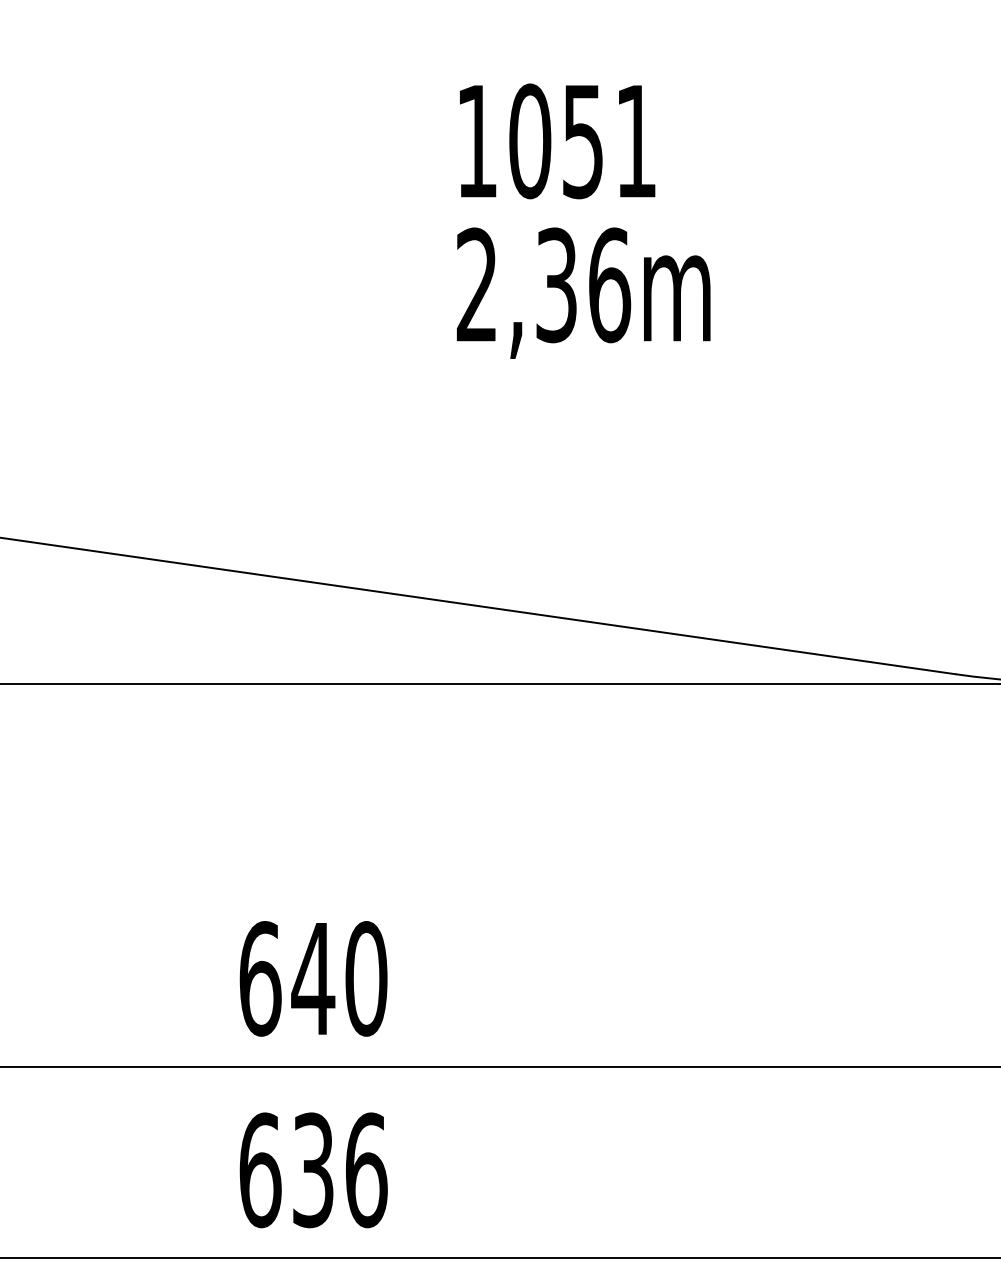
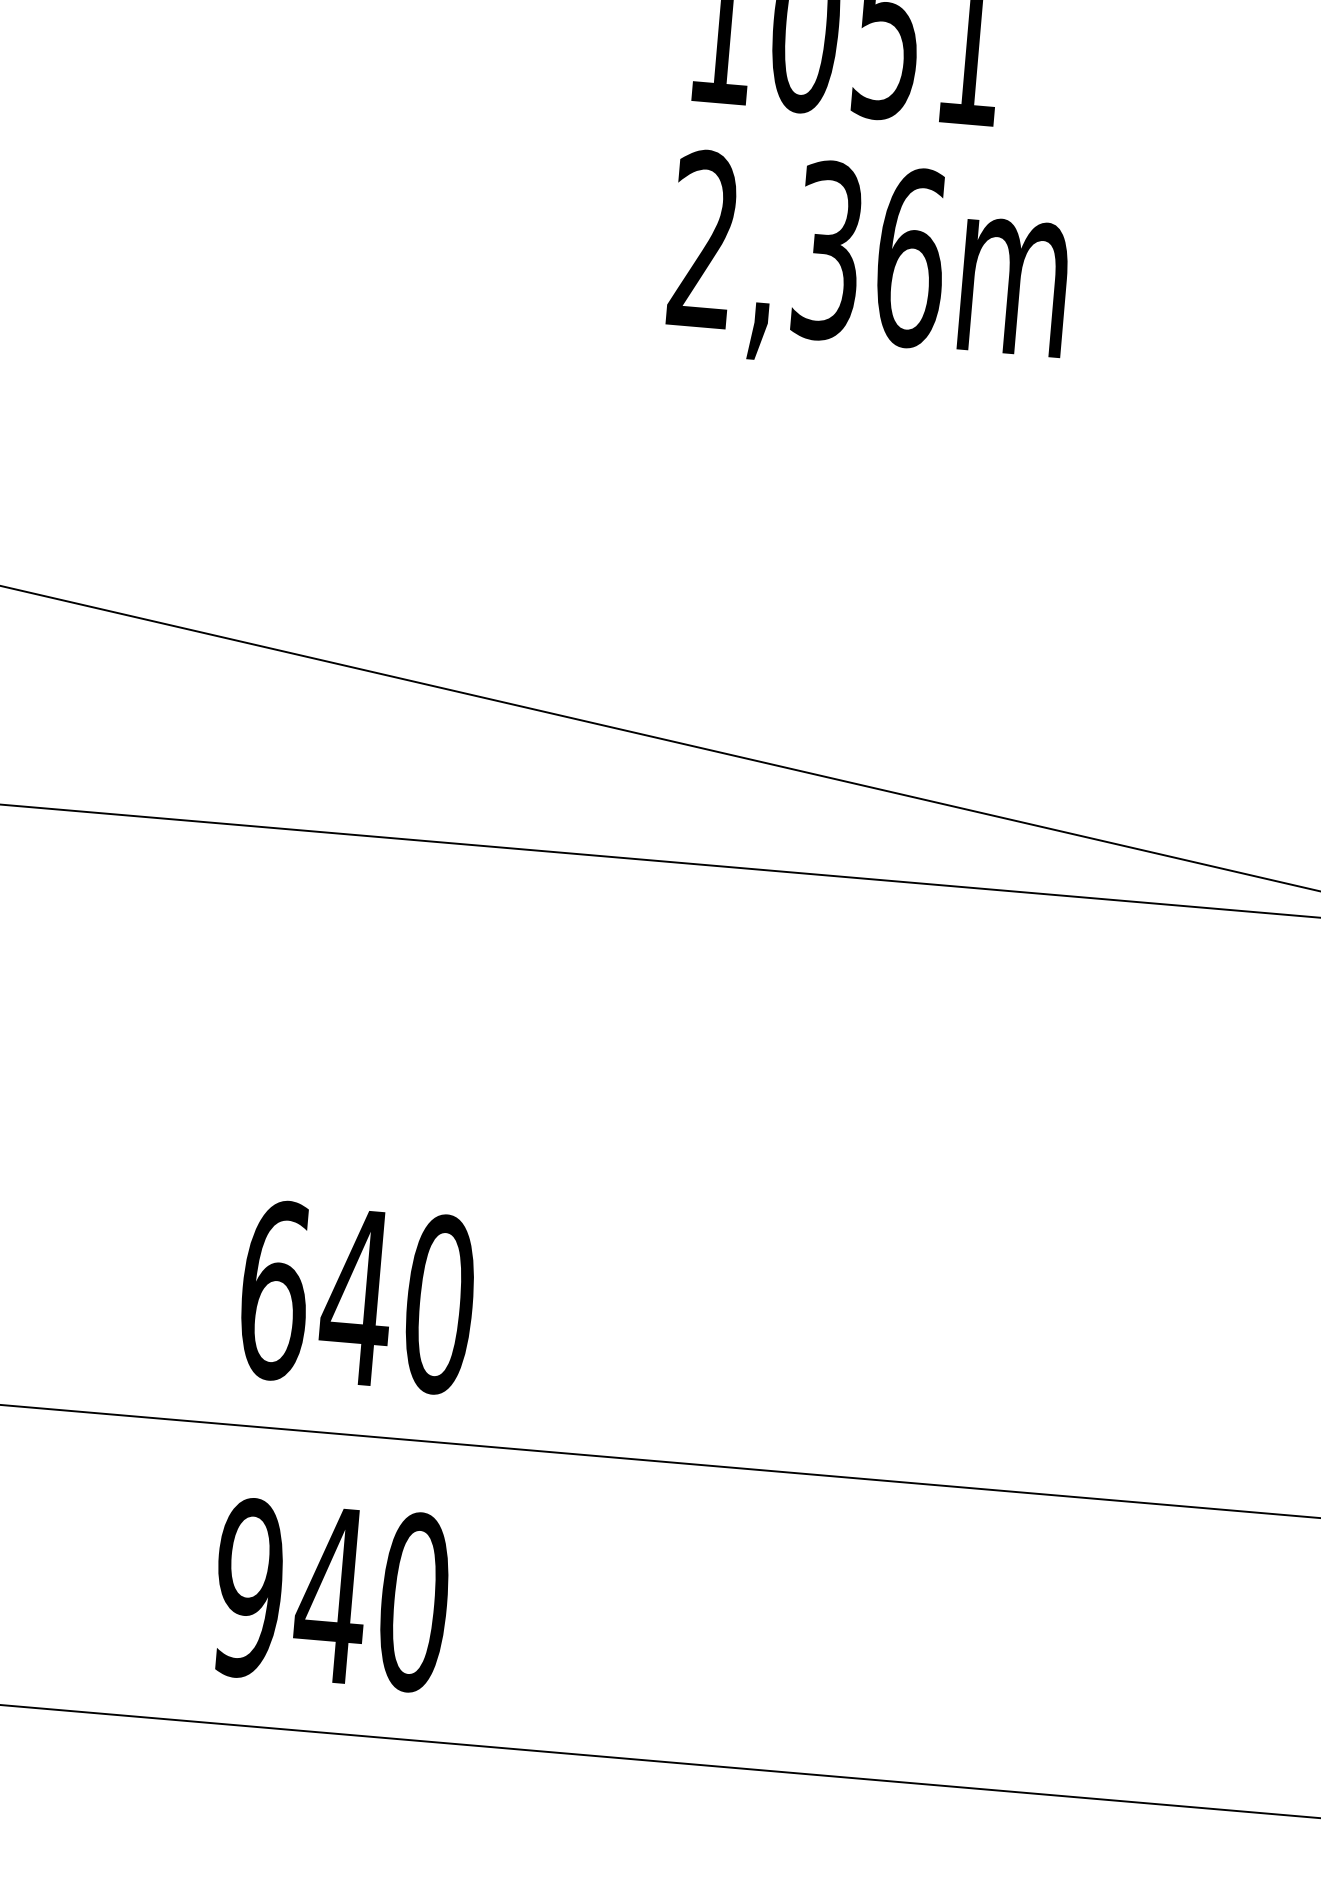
text: (313, 1170) -> (331, 1595), 636 -> 940

